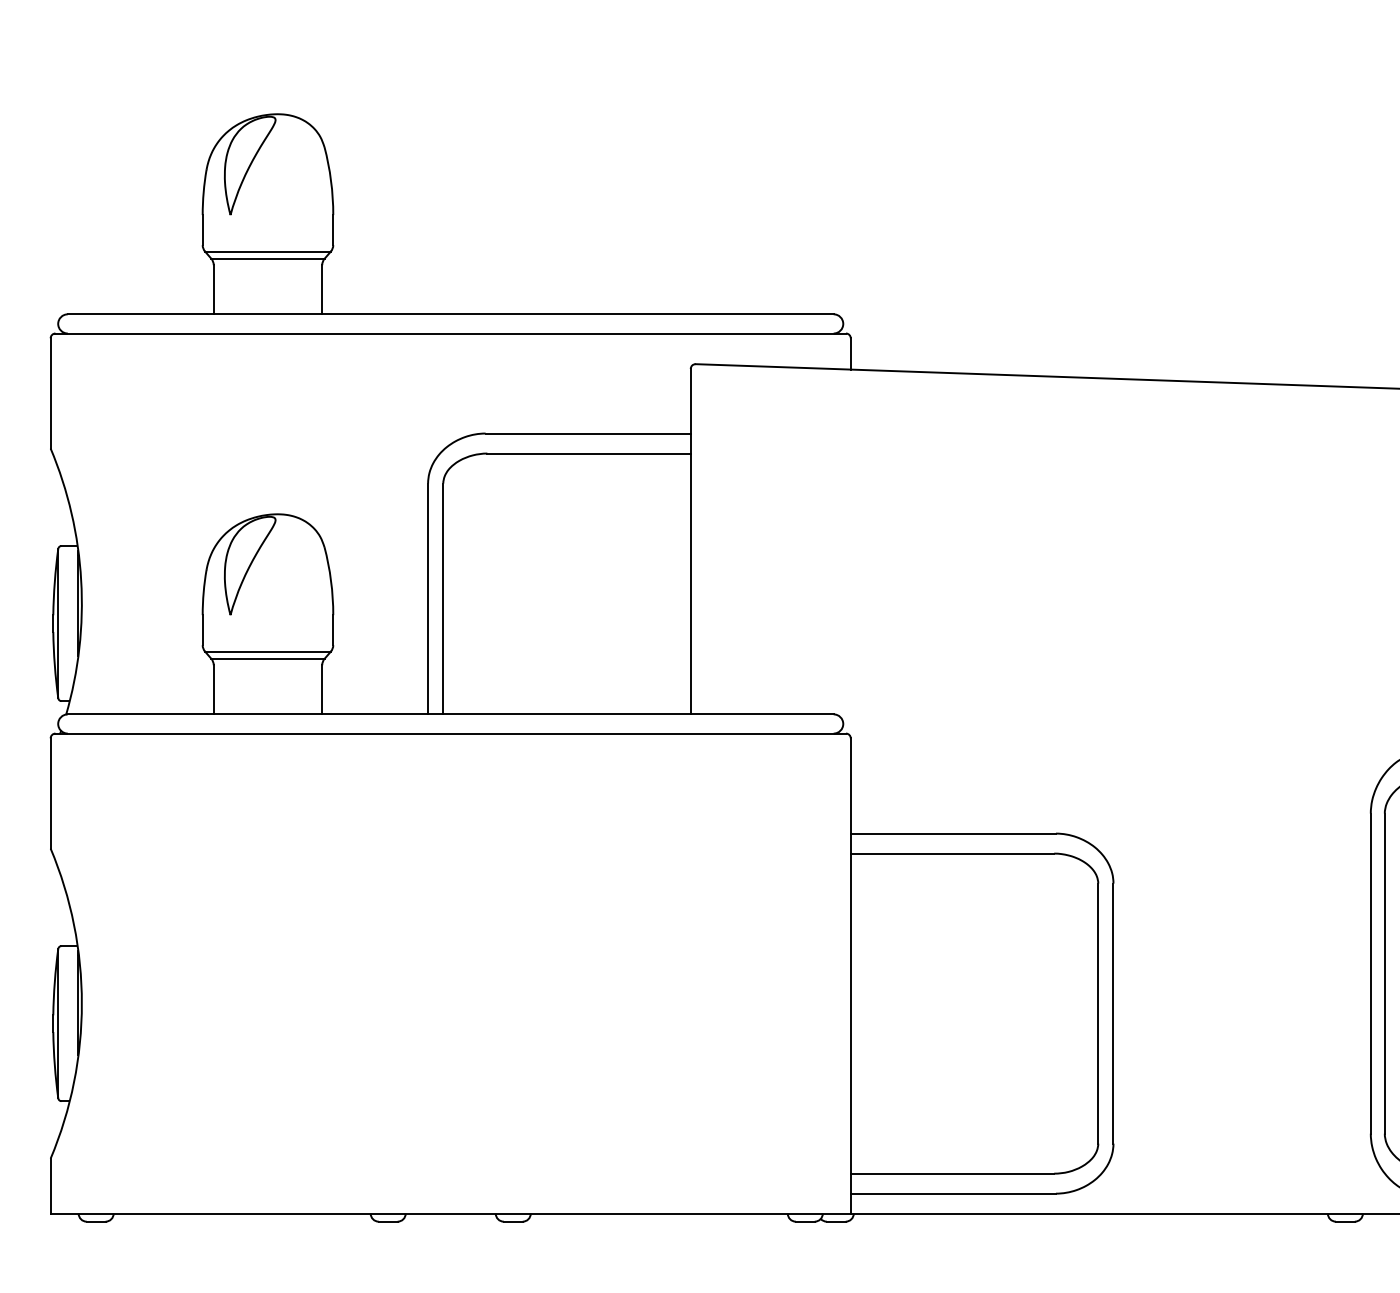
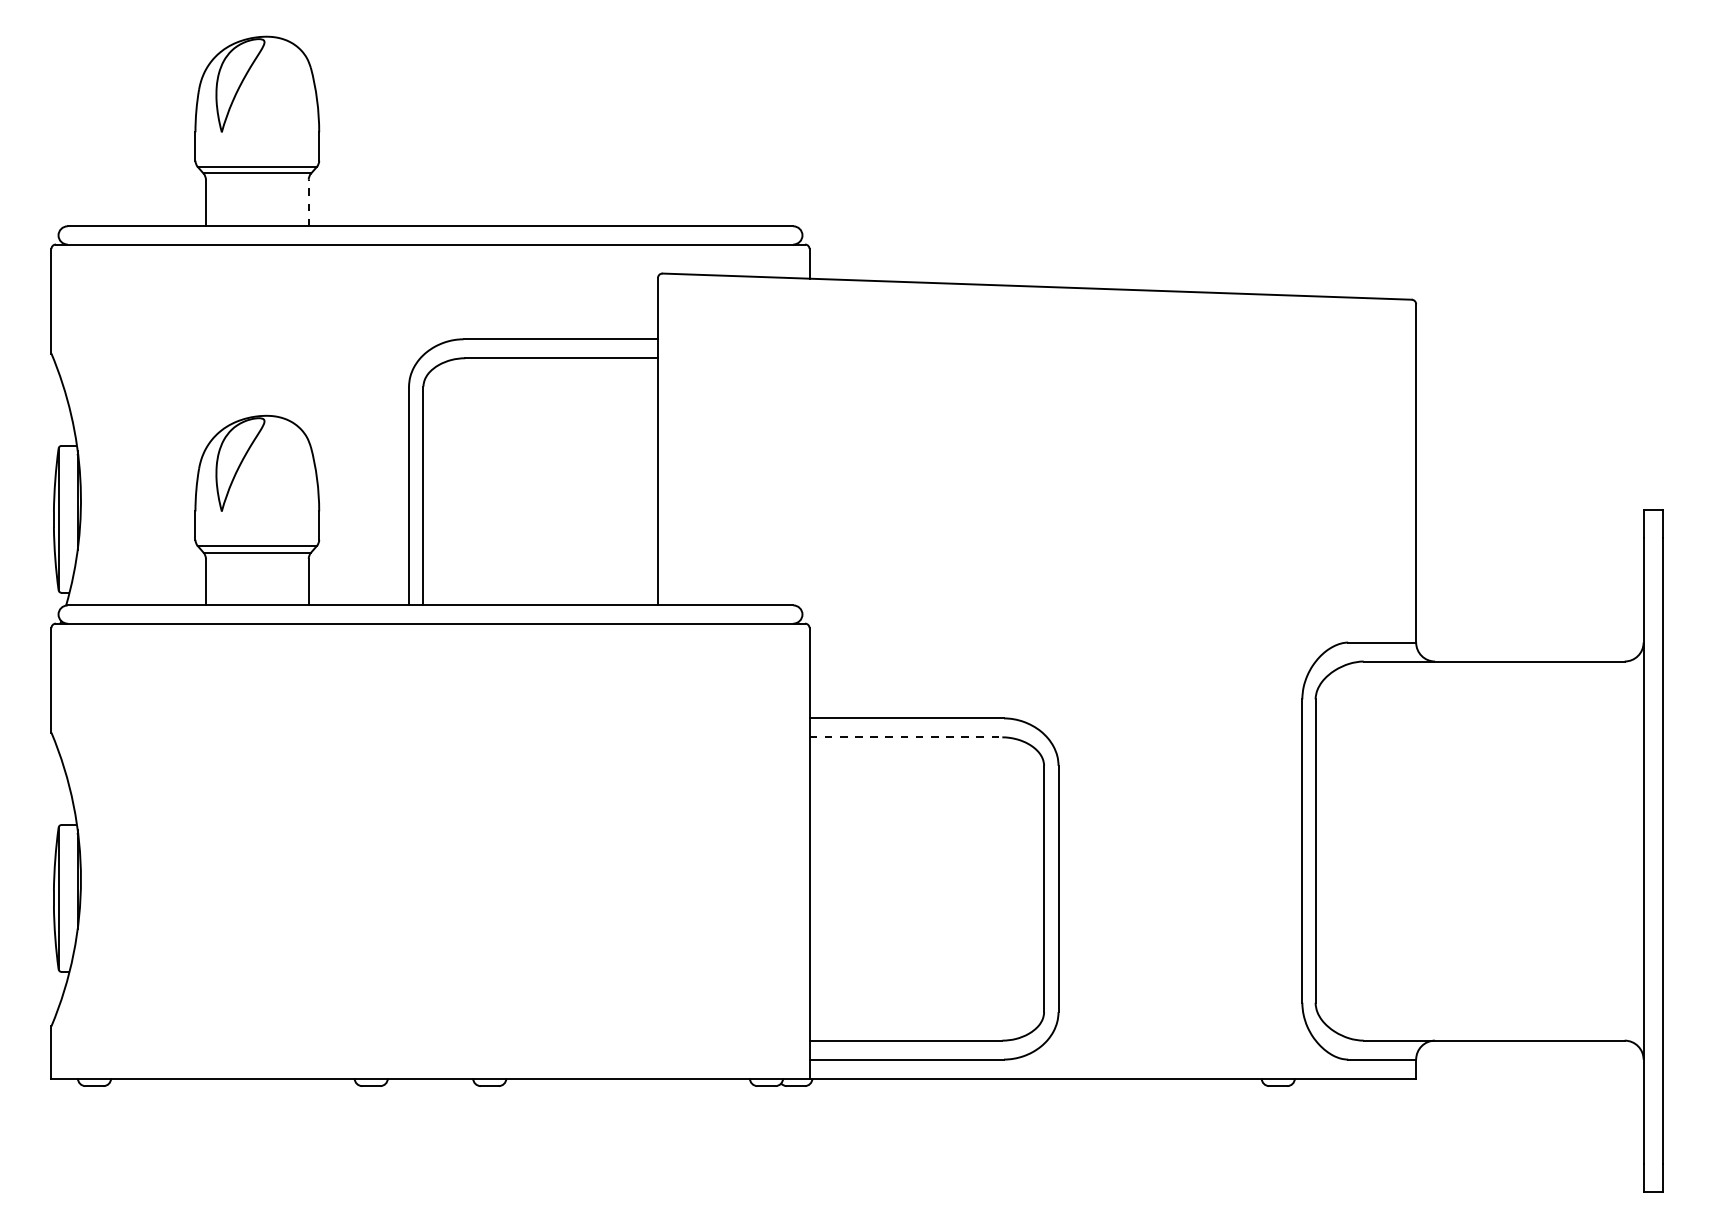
line: (321, 289) -> (308, 202), solid -> dashed
line: (953, 853) -> (906, 737), solid -> dashed

